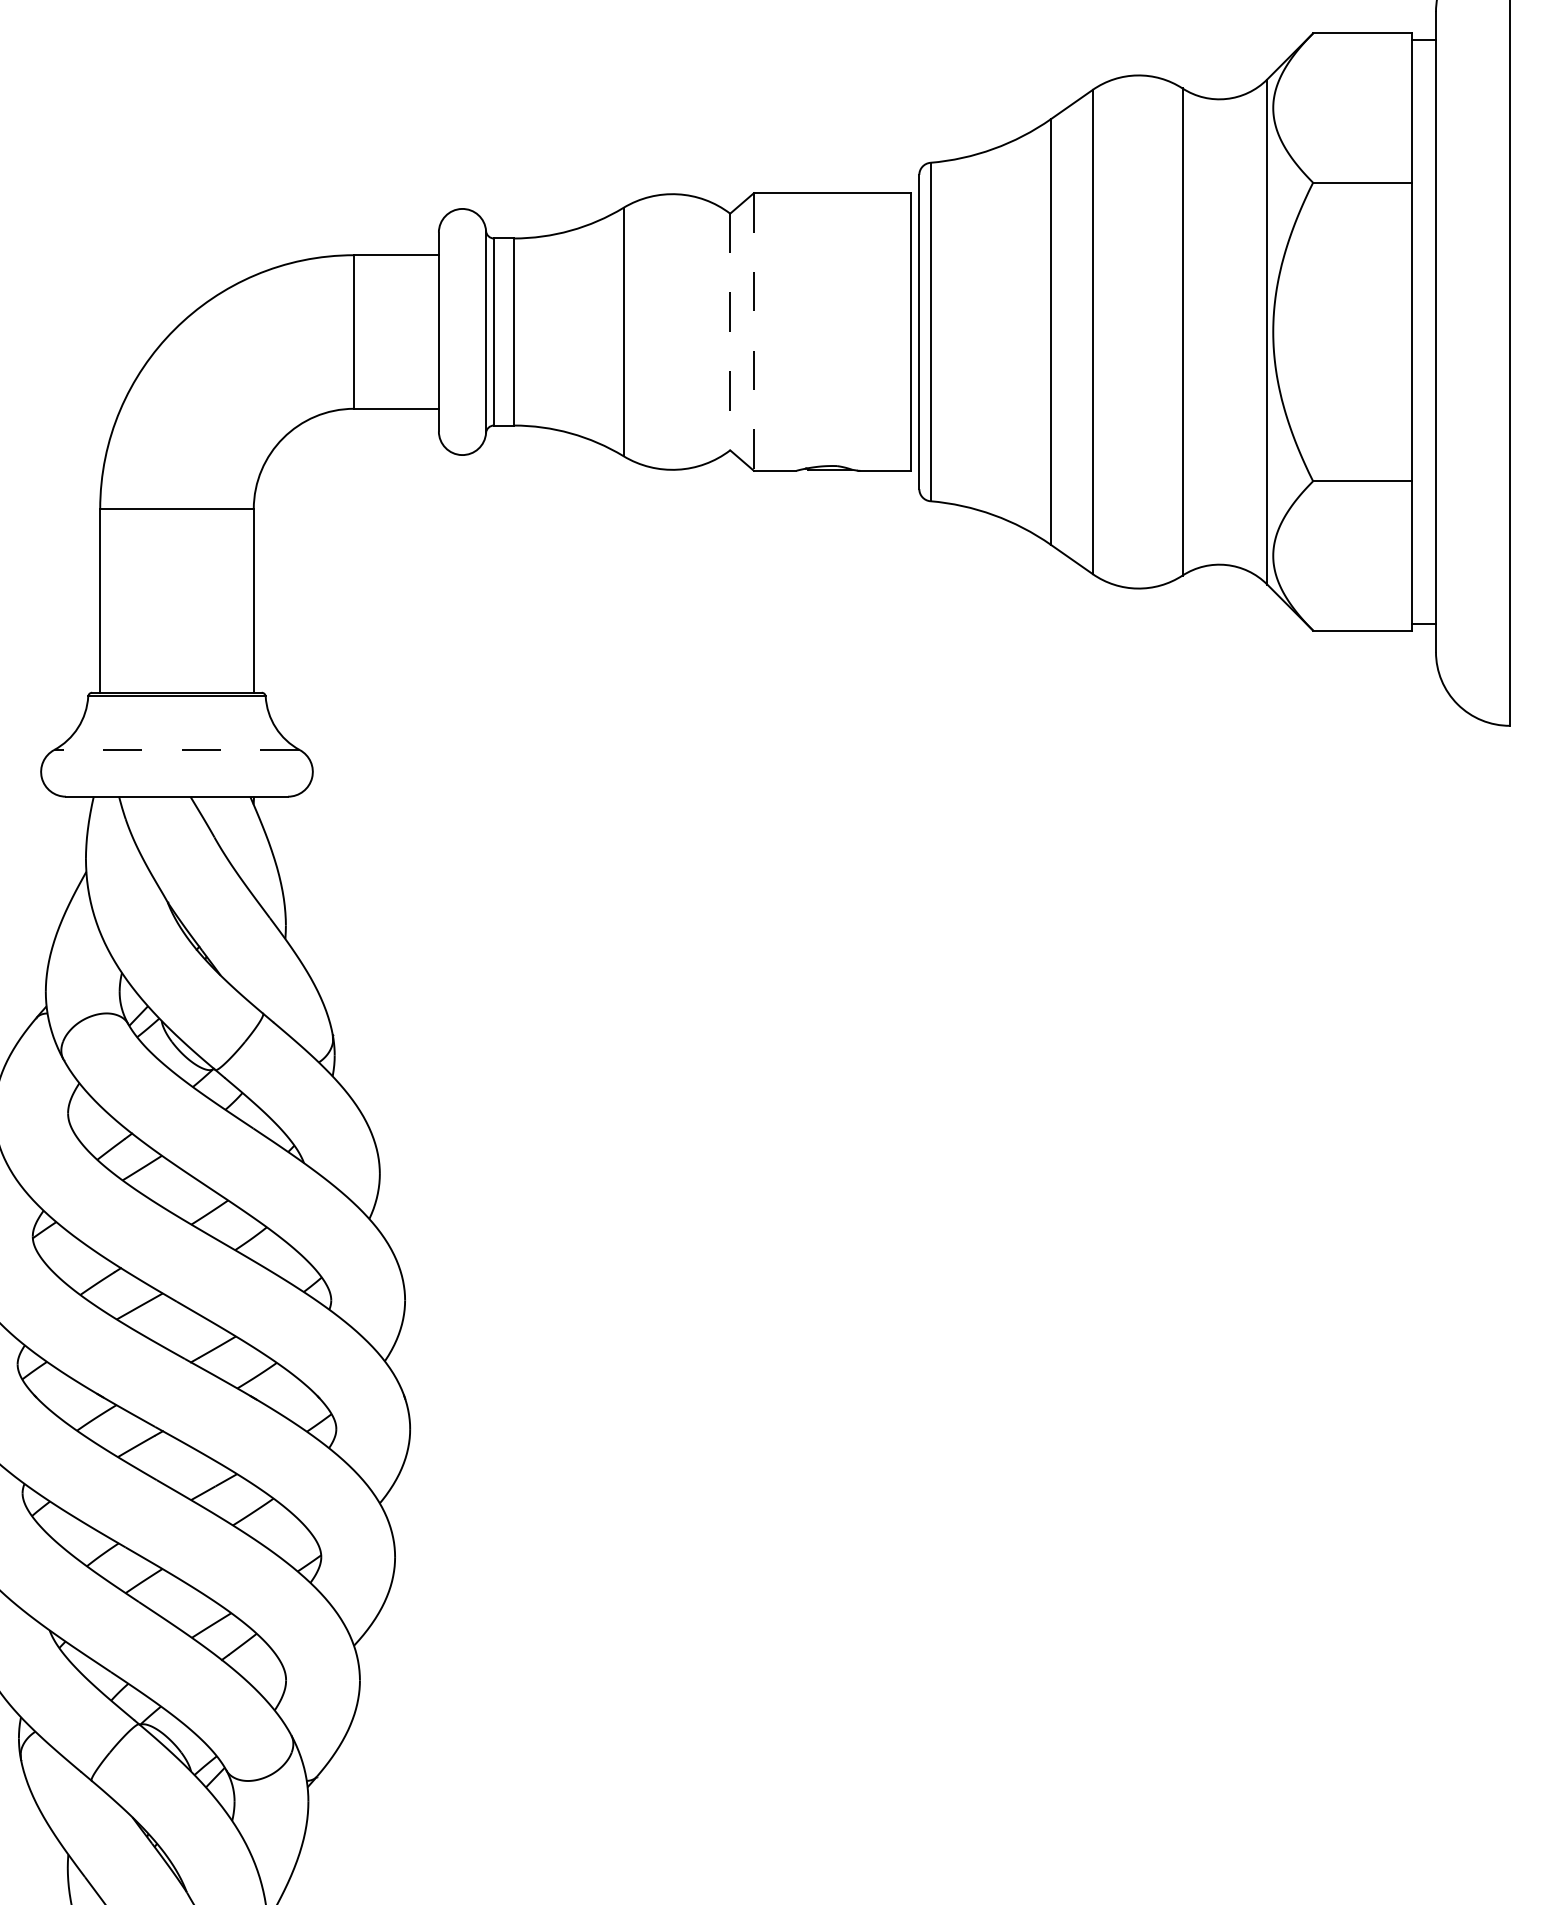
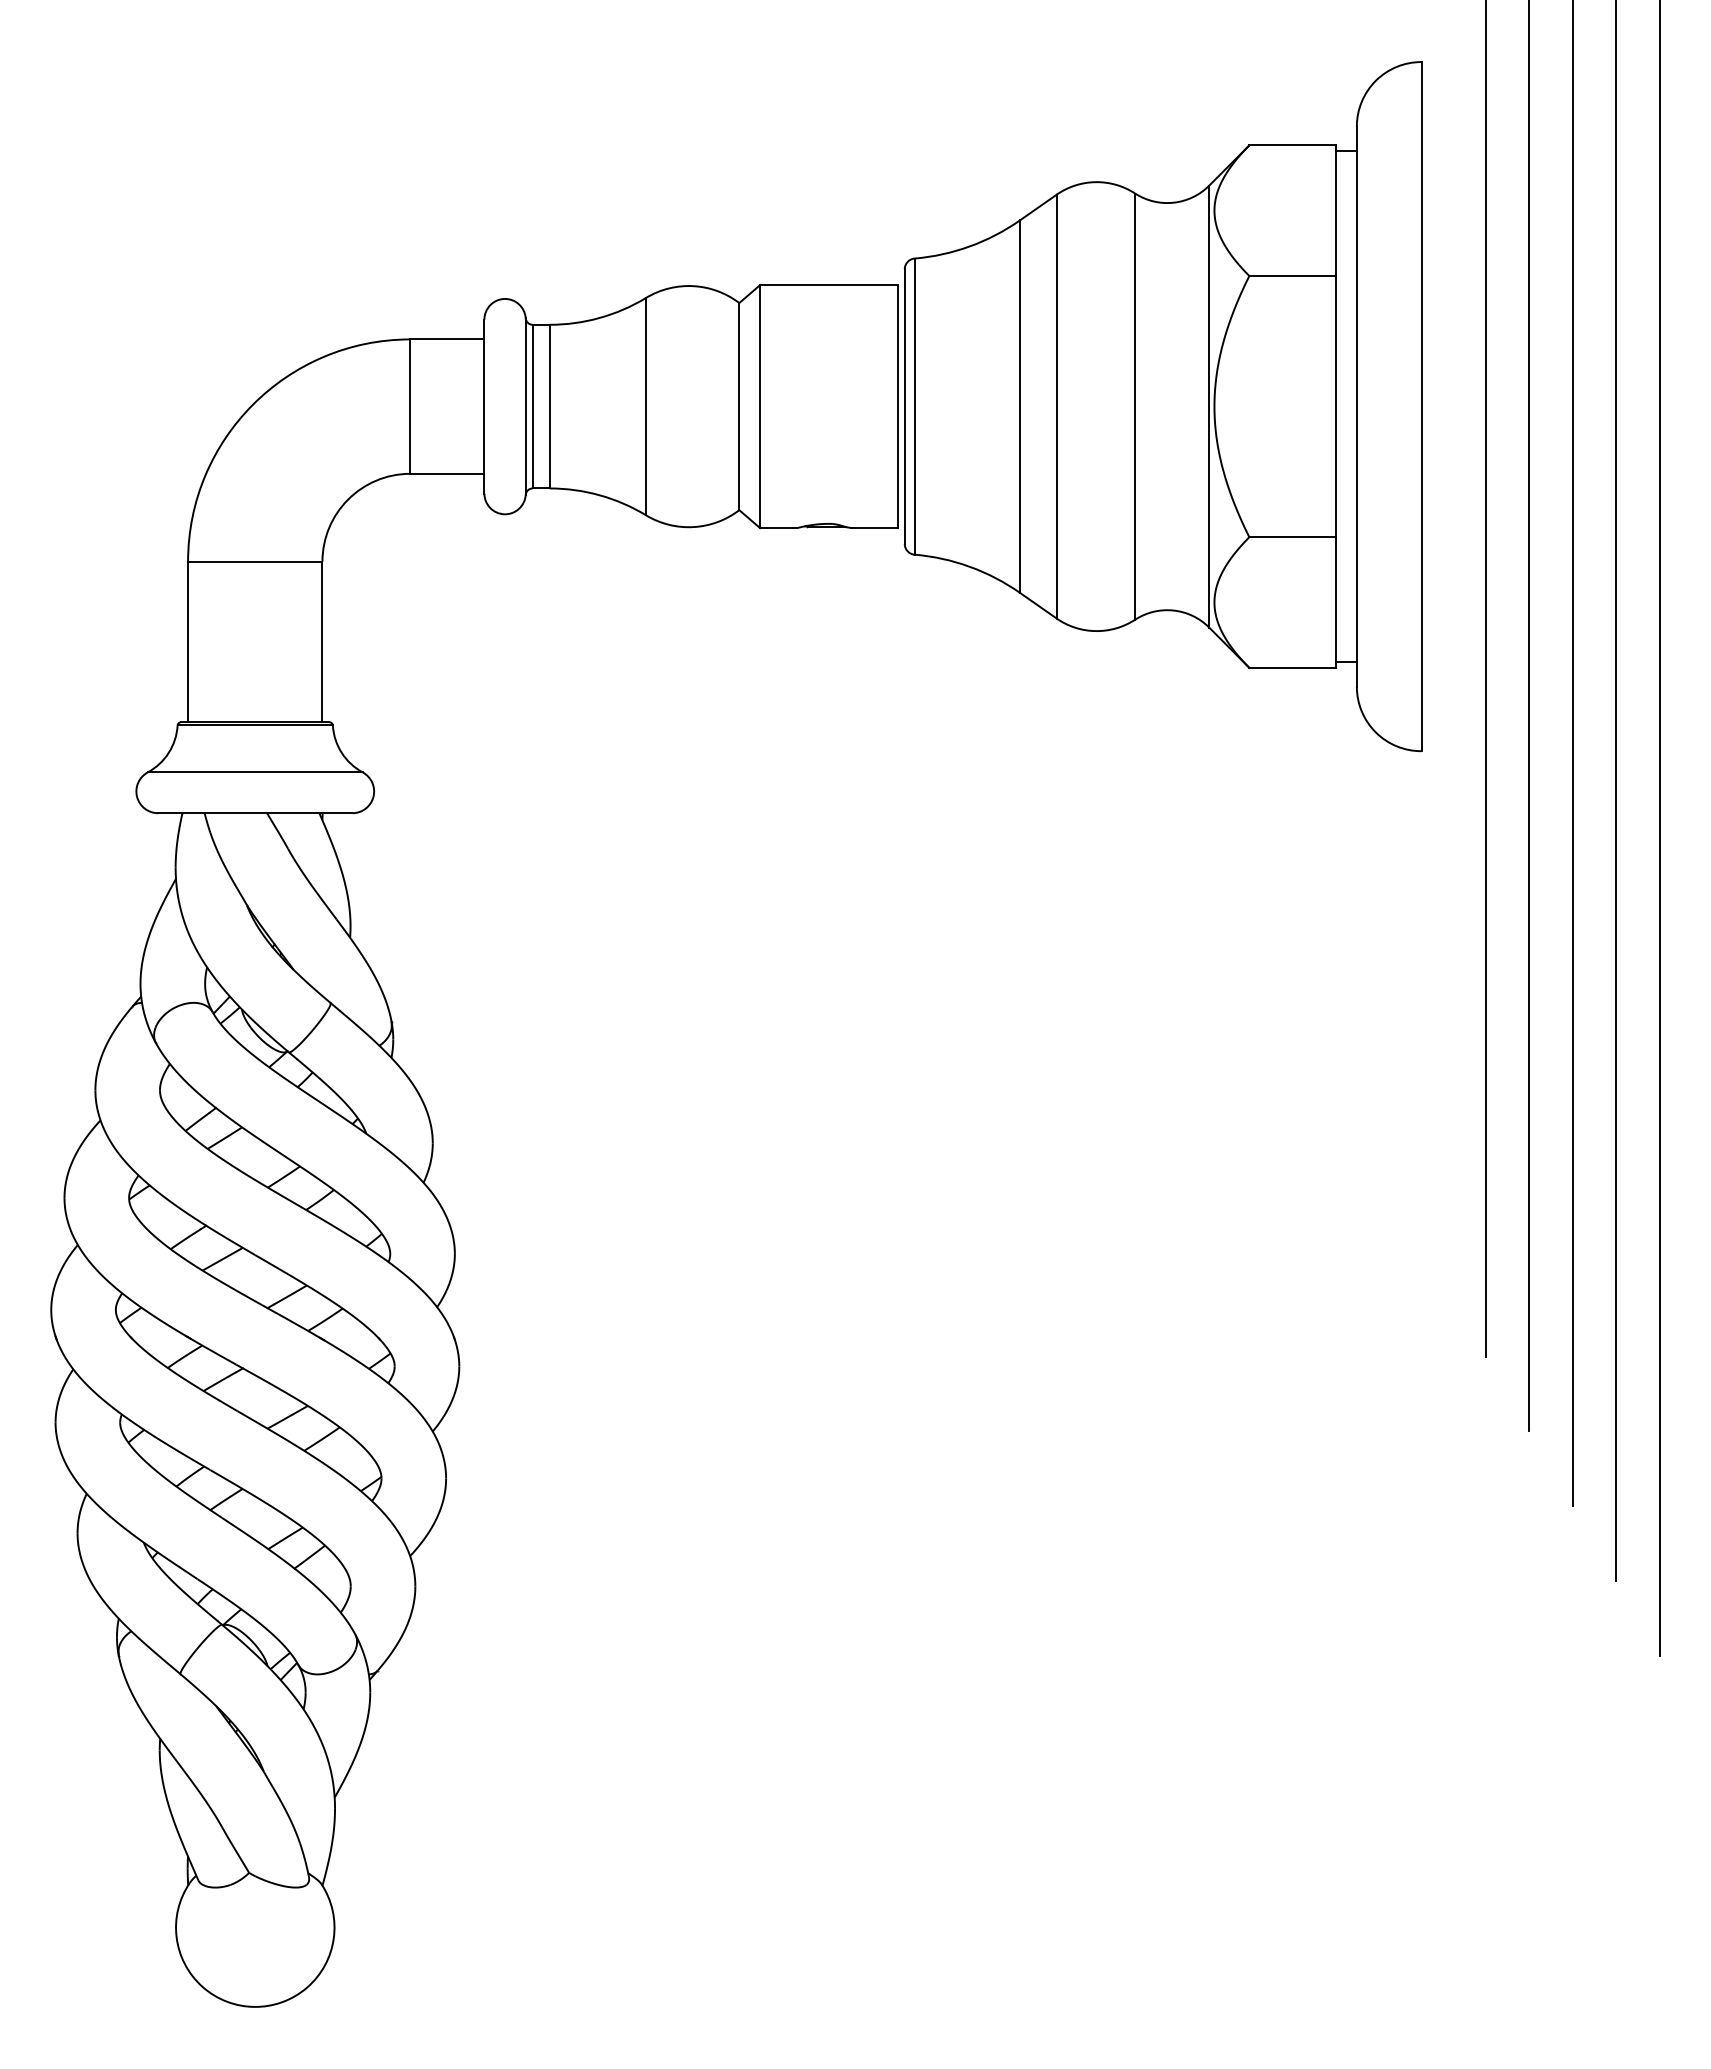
line: (730, 331) -> (739, 406), dashed -> solid
line: (754, 333) -> (760, 407), dashed -> solid
line: (176, 750) -> (254, 772), dashed -> solid

